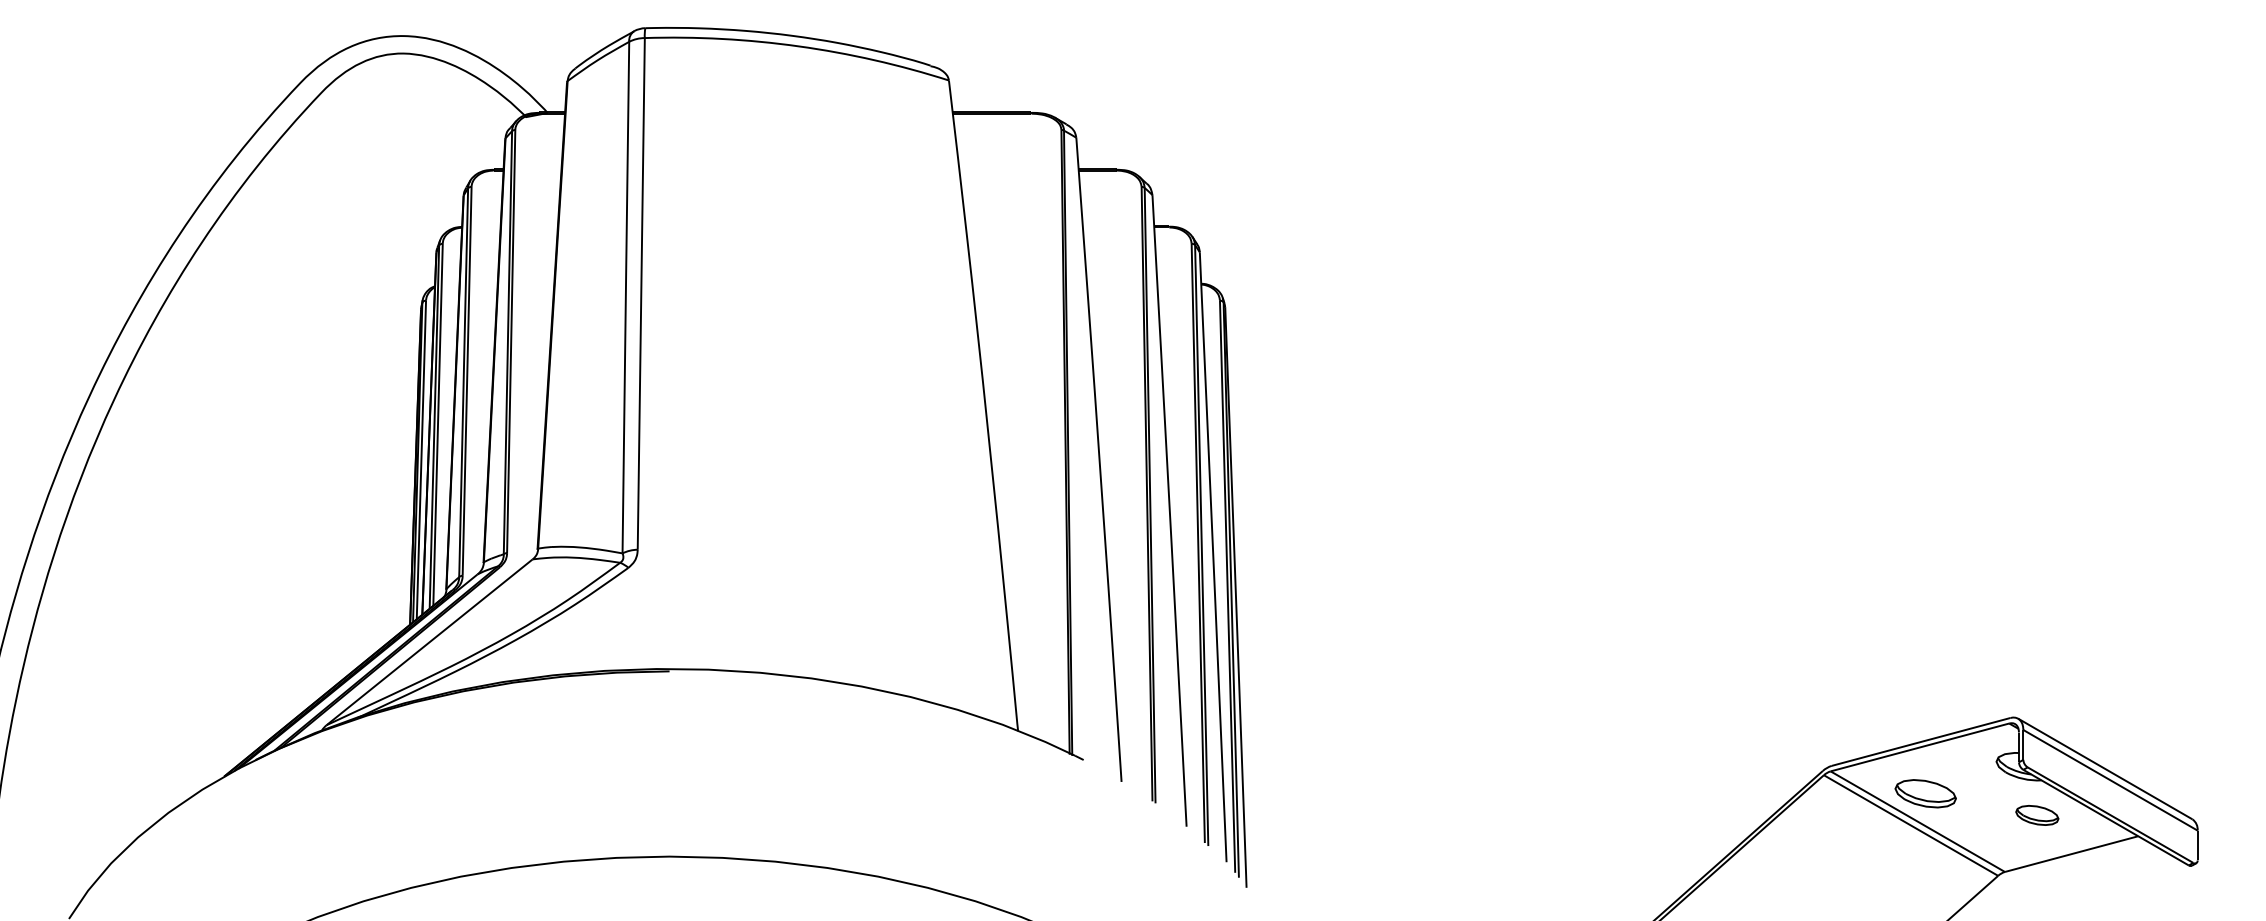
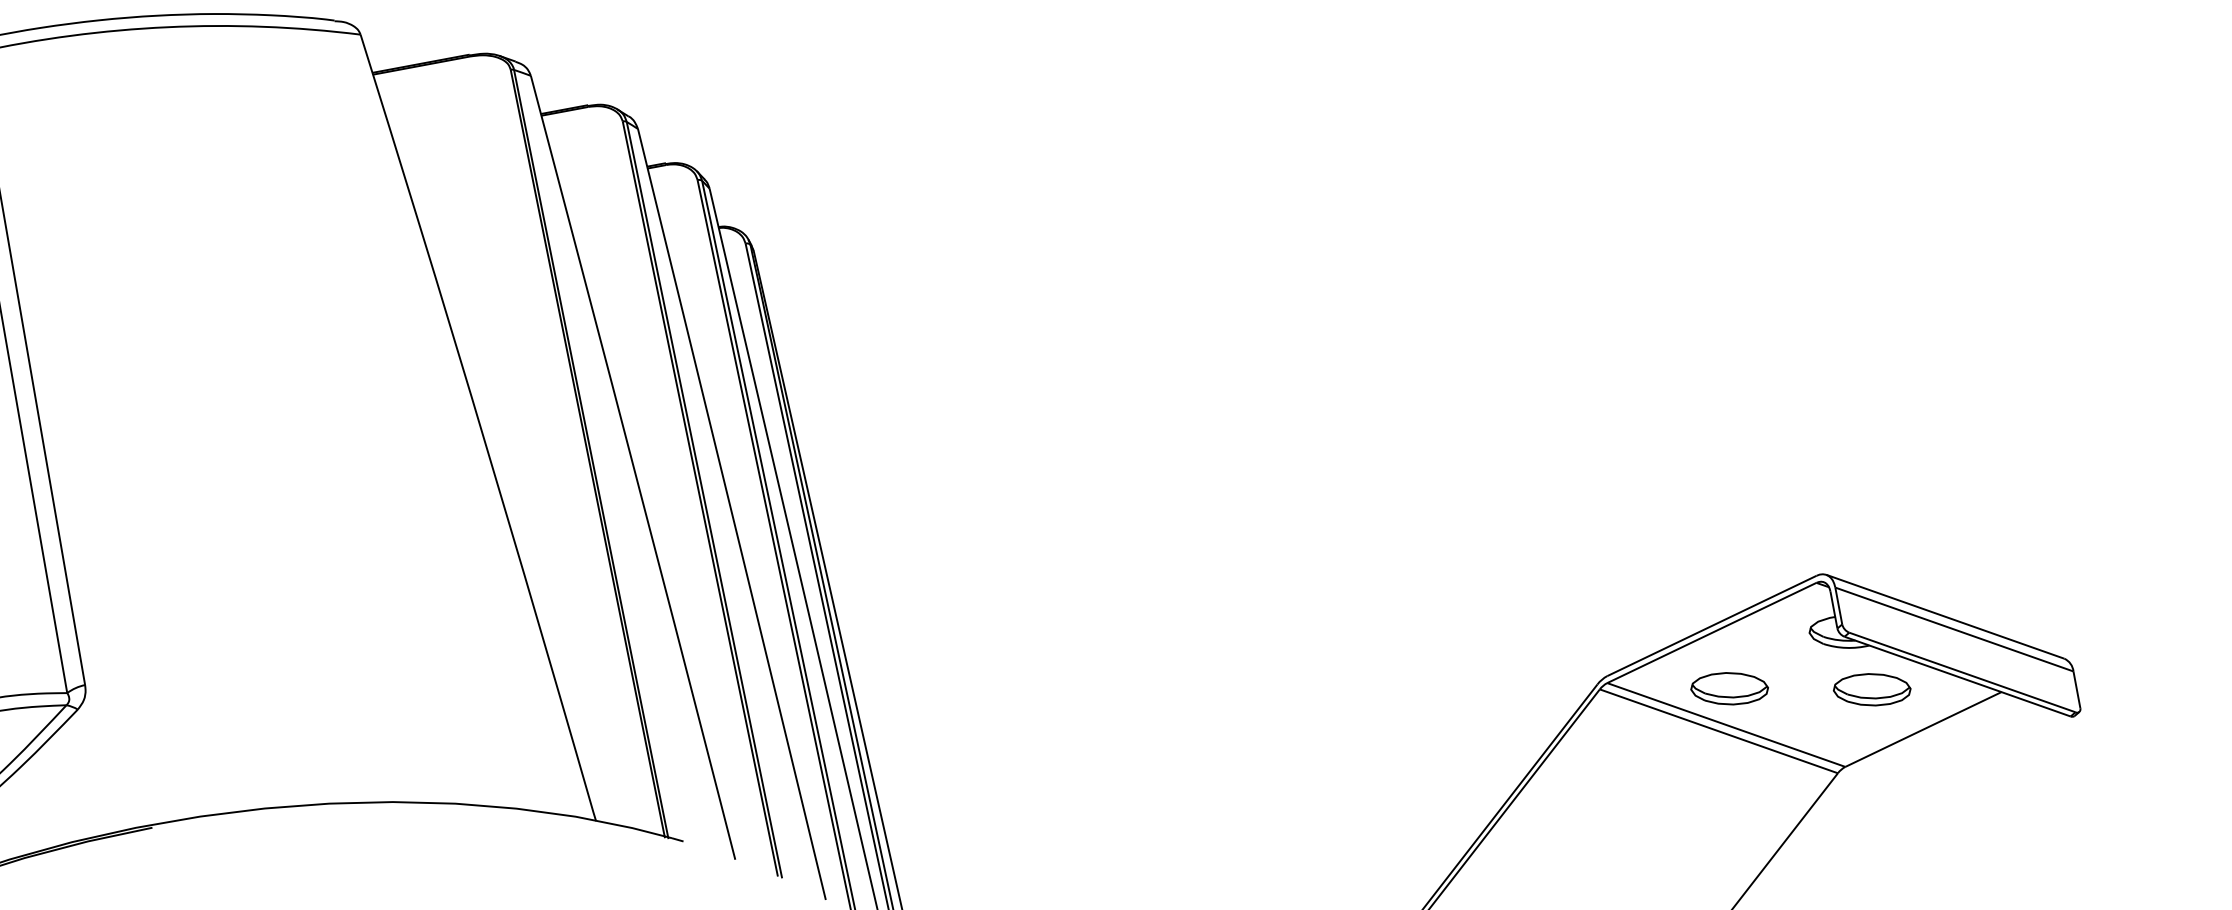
part: (2037, 815) -> (1872, 689), size x1.43

